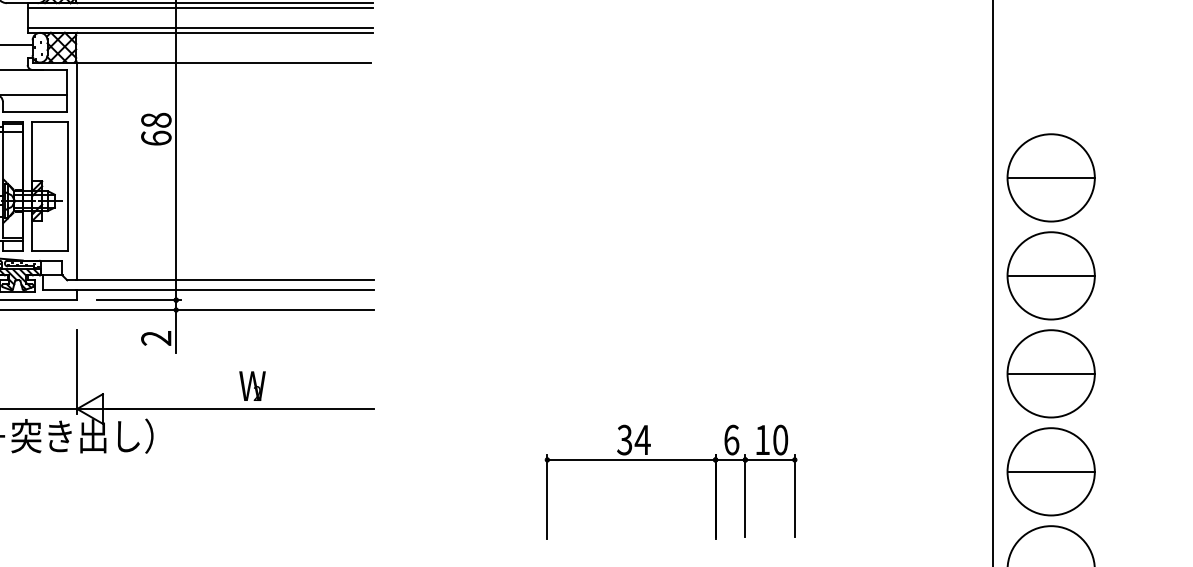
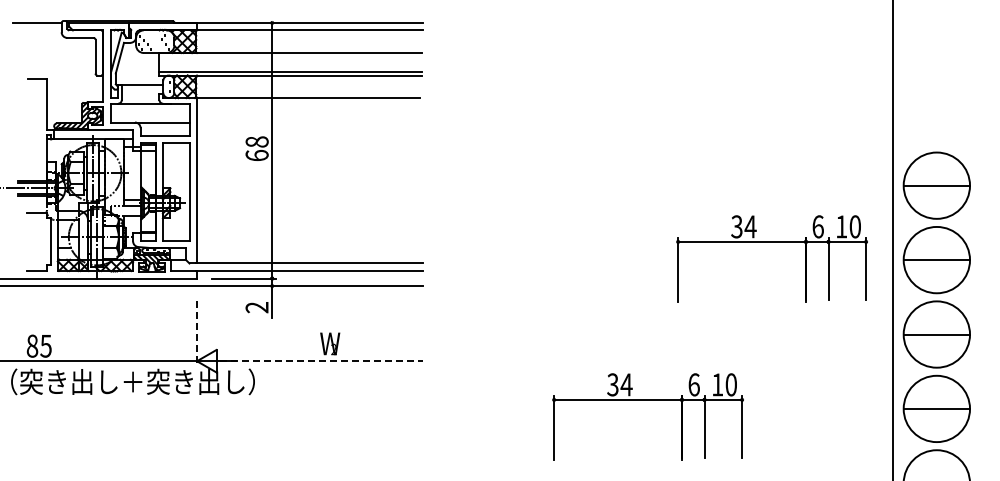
line: (200, 7) -> (290, 56), removed
part: (833, 252) -> (771, 242), added
line: (77, 372) -> (197, 333), solid -> dashed
line: (241, 409) -> (321, 361), solid -> dashed

